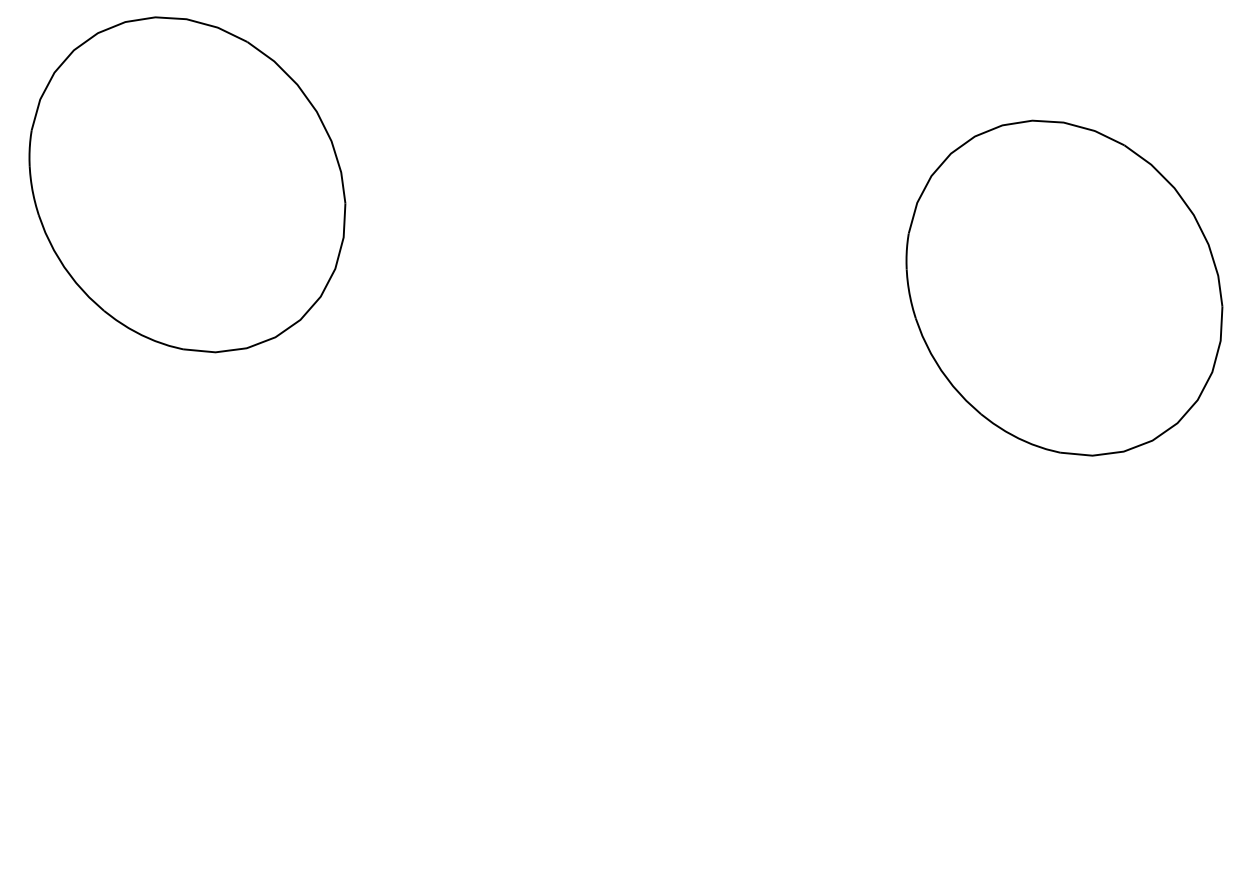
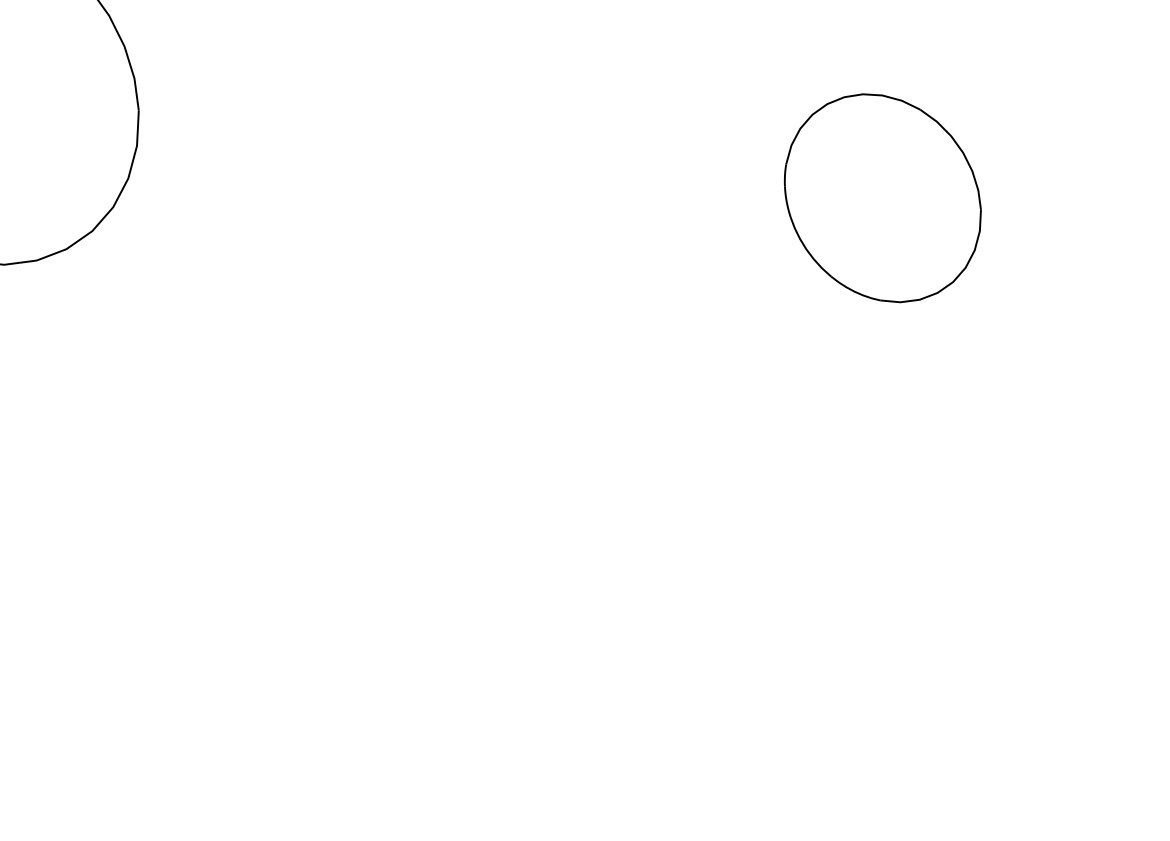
part: (1064, 287) -> (882, 197), size x0.6

